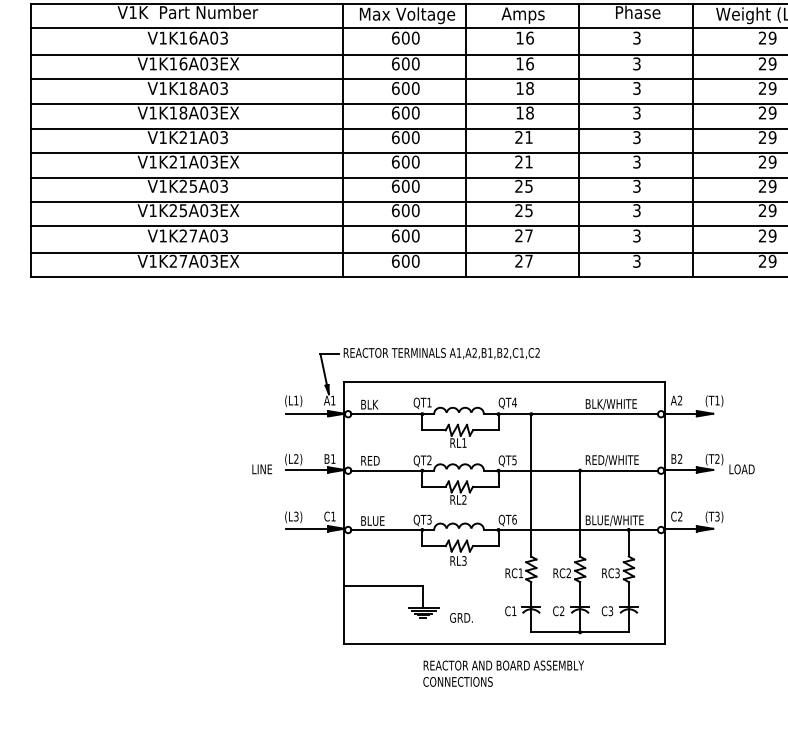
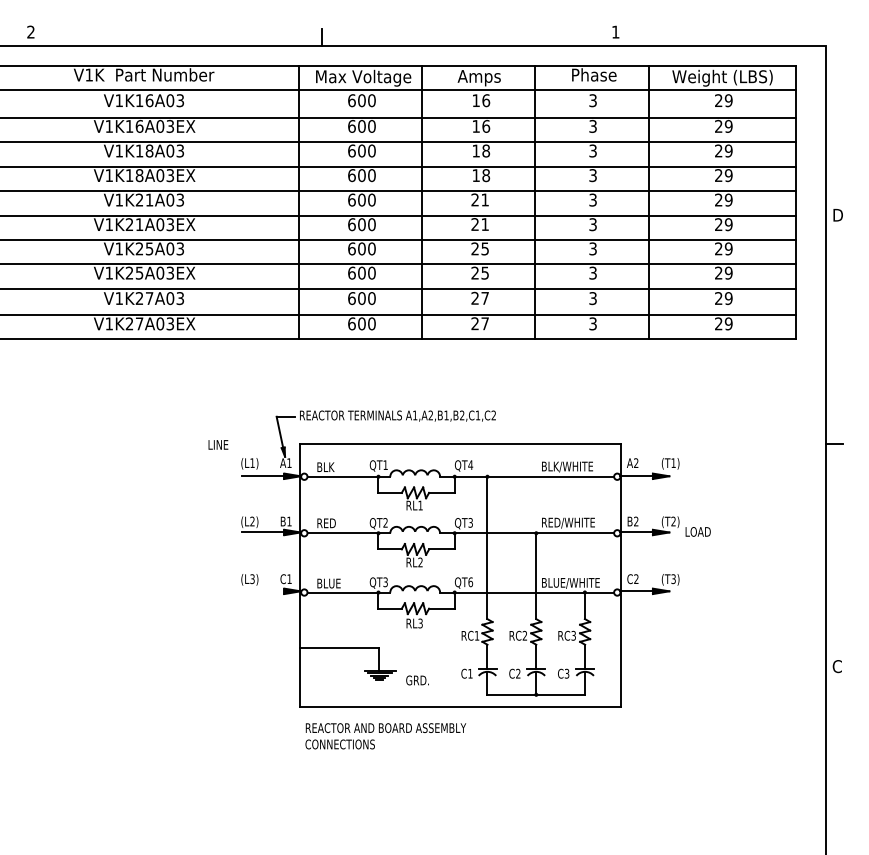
text: (514, 459) -> (470, 522), QT5 -> QT3
text: (262, 468) -> (218, 444), moved
line: (307, 528) -> (263, 591), removed
text: (503, 673) -> (385, 736), moved

